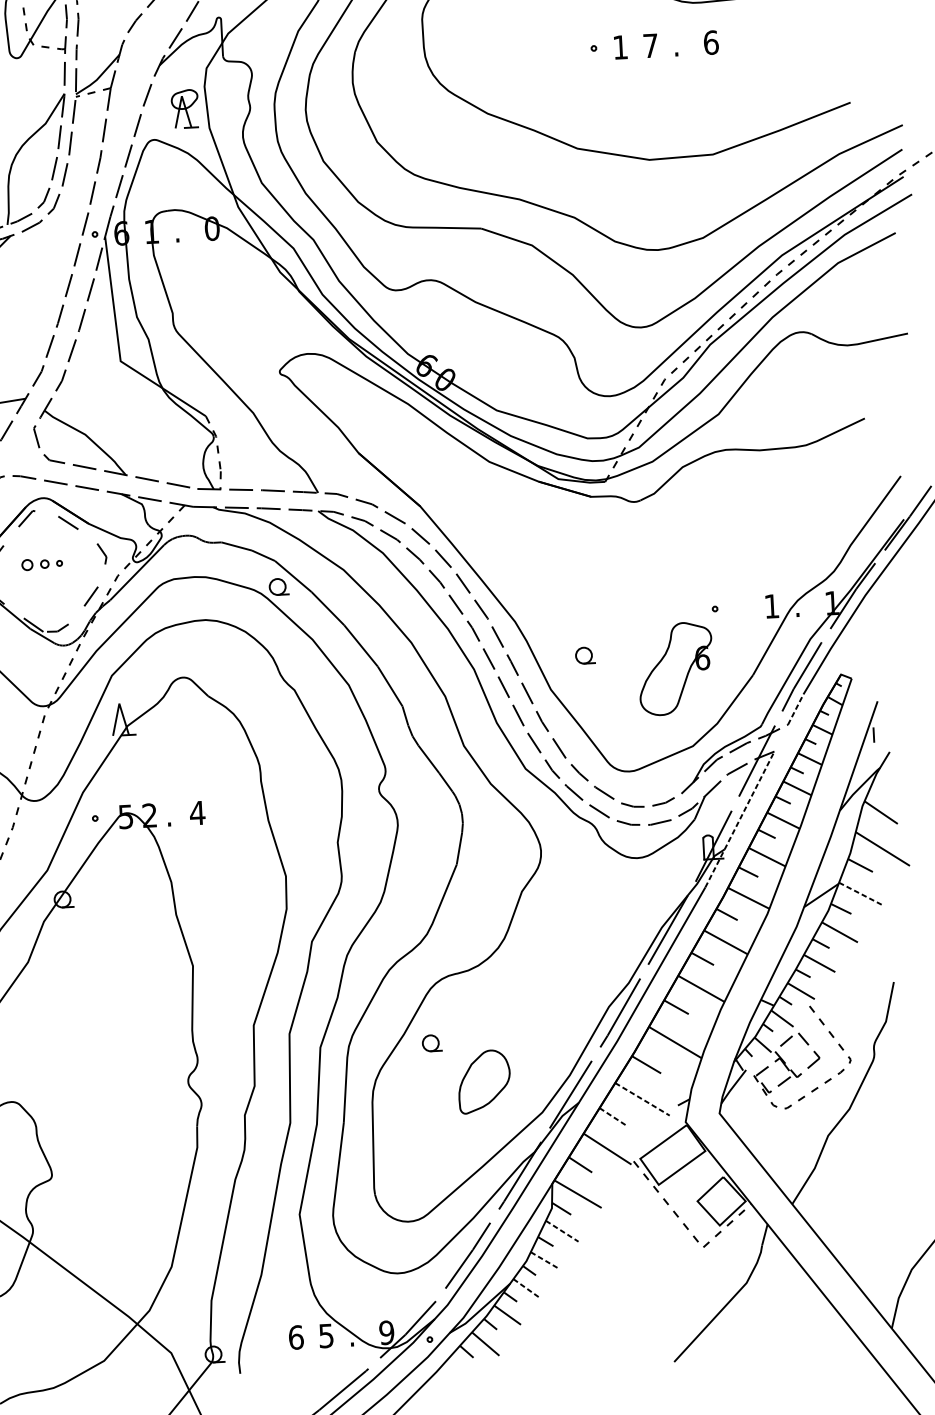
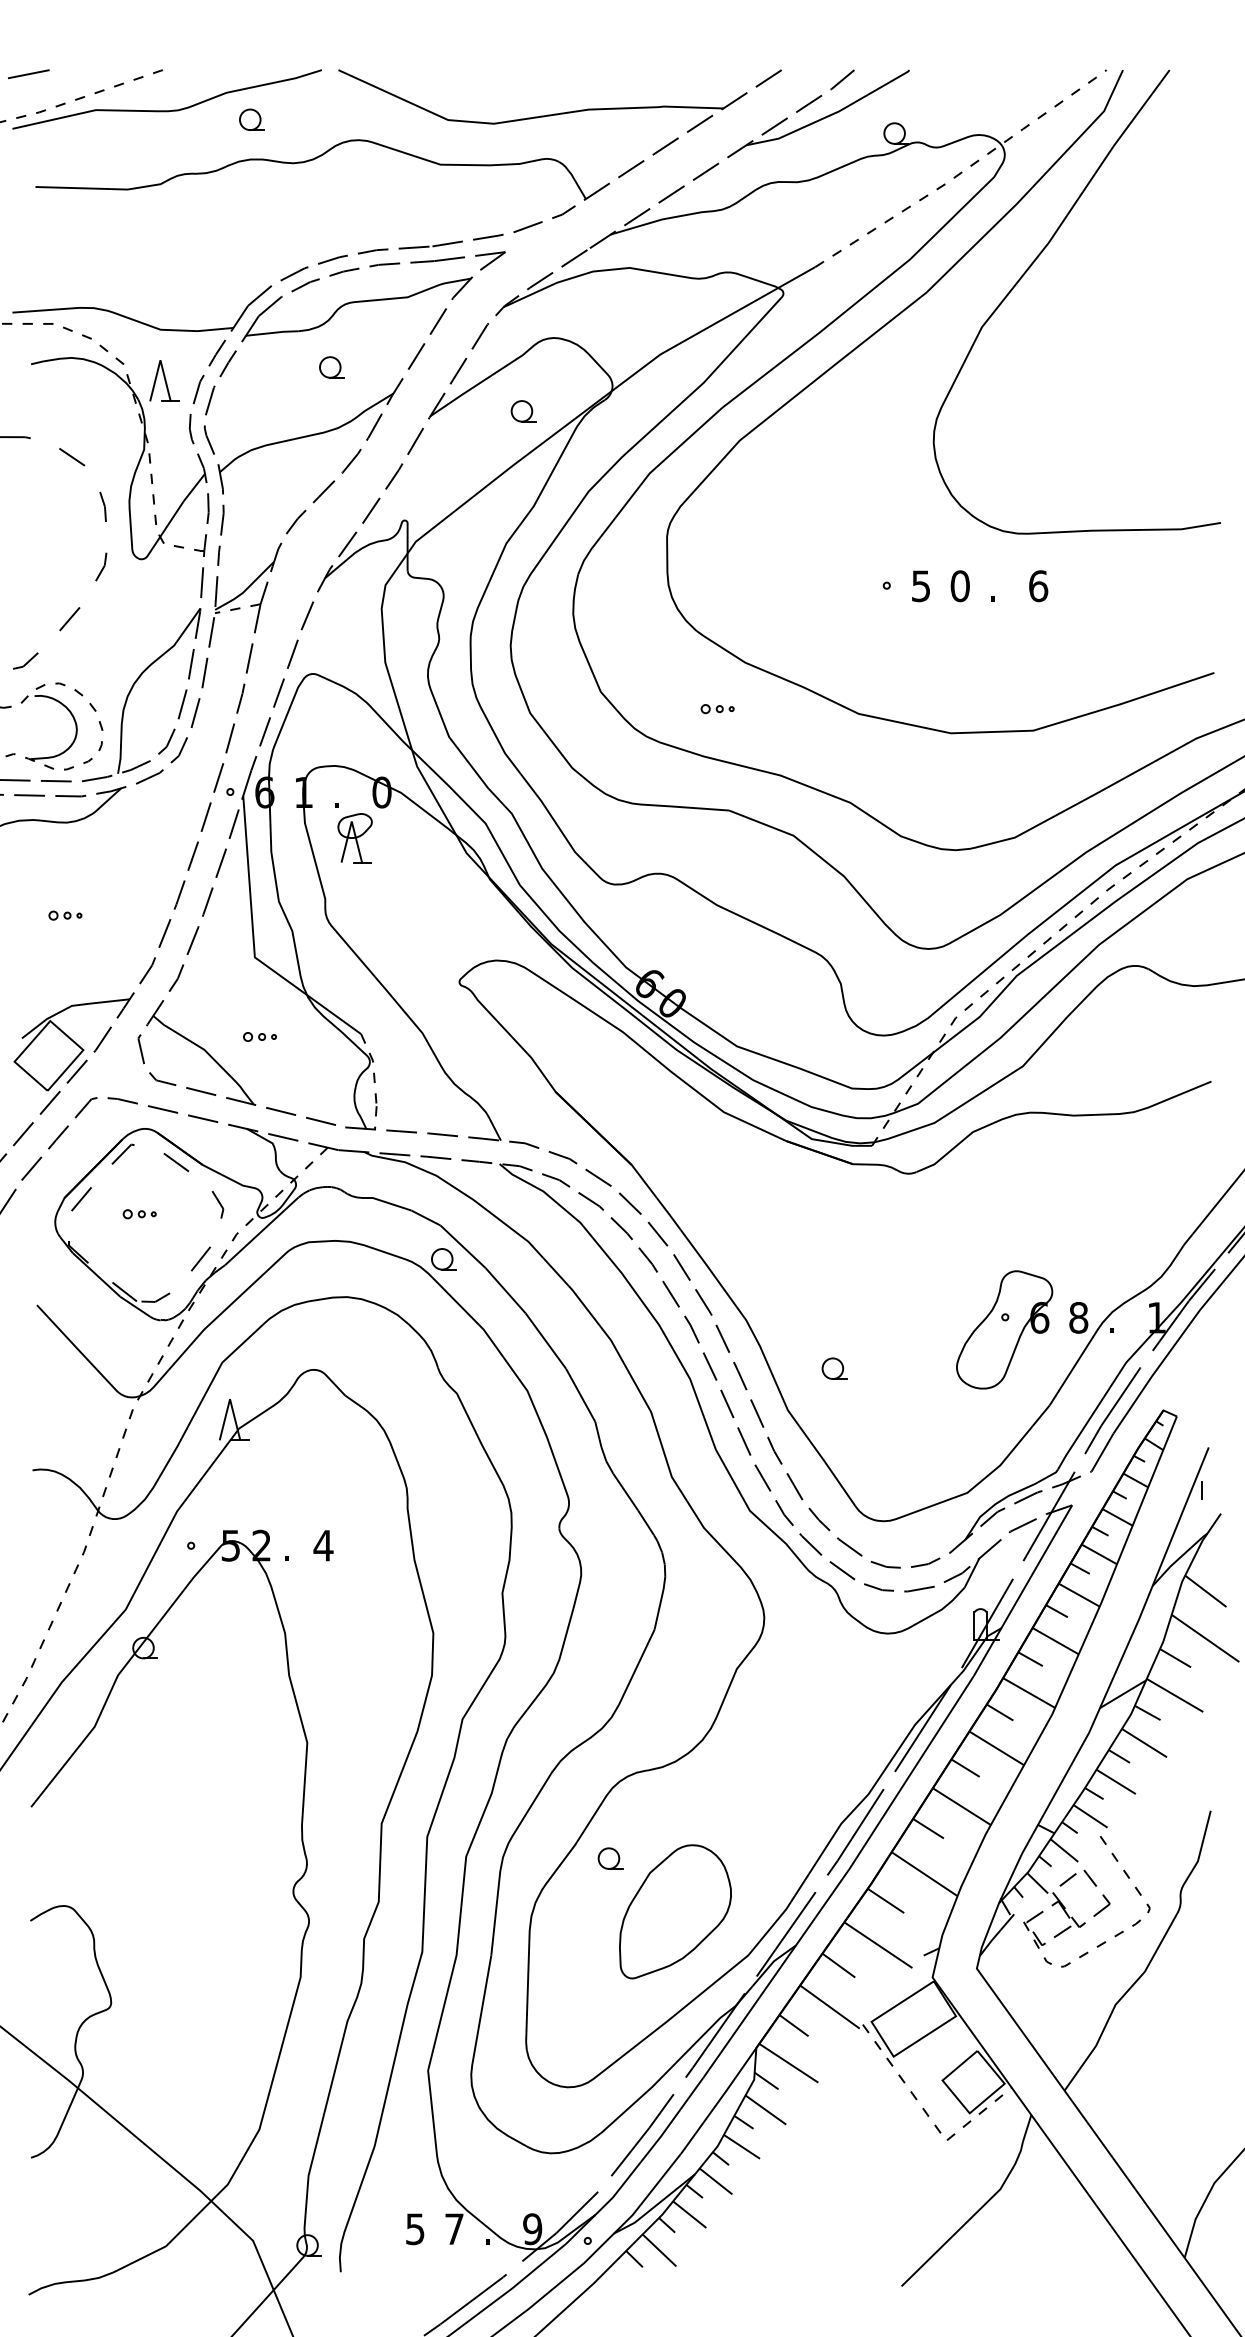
text: (650, 46) -> (959, 586), 7 -> 0
text: (620, 47) -> (920, 586), 1 -> 5
part: (184, 109) -> (354, 838), moved
part: (468, 150) -> (717, 709), added
part: (127, 422) -> (259, 1036), added
part: (41, 564) -> (139, 1214), size x0.62
text: (771, 606) -> (1078, 1317), 1 -> 8
part: (675, 668) -> (1004, 1329), moved
line: (795, 709) -> (1102, 1452), dashed -> solid
line: (740, 819) -> (1023, 1590), dashed -> solid
line: (861, 894) -> (1175, 1695), dashed -> solid
part: (484, 1081) -> (675, 1911), size x1.67
line: (642, 1099) -> (878, 1945), dashed -> solid
line: (613, 1116) -> (839, 1965), dashed -> solid
line: (562, 1231) -> (766, 2110), dashed -> solid
line: (544, 1260) -> (741, 2146), dashed -> solid
line: (526, 1288) -> (716, 2181), dashed -> solid
text: (326, 1336) -> (454, 2229), 5 -> 7
text: (296, 1337) -> (415, 2229), 6 -> 5

